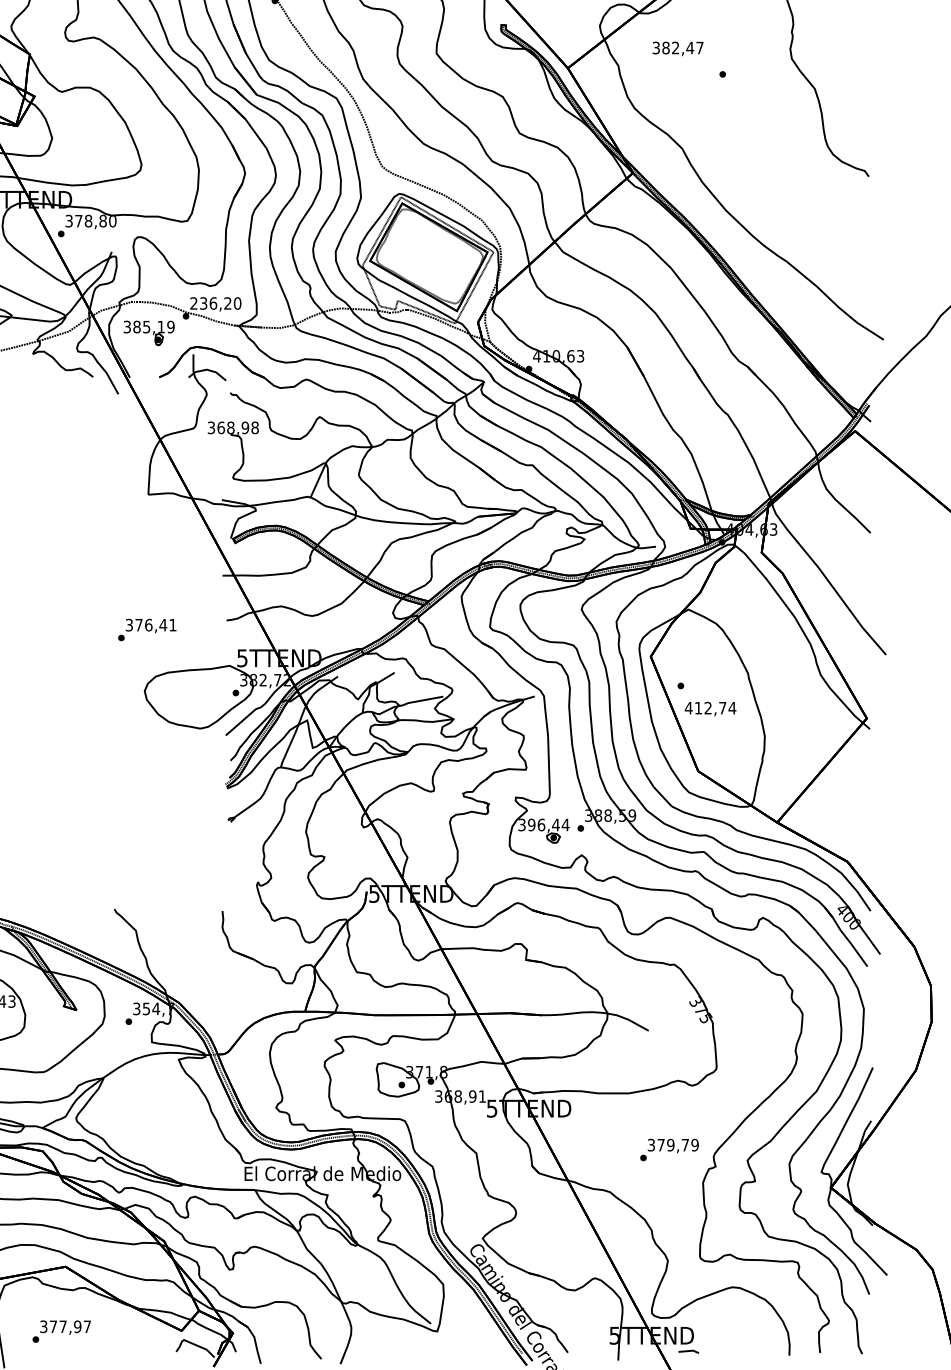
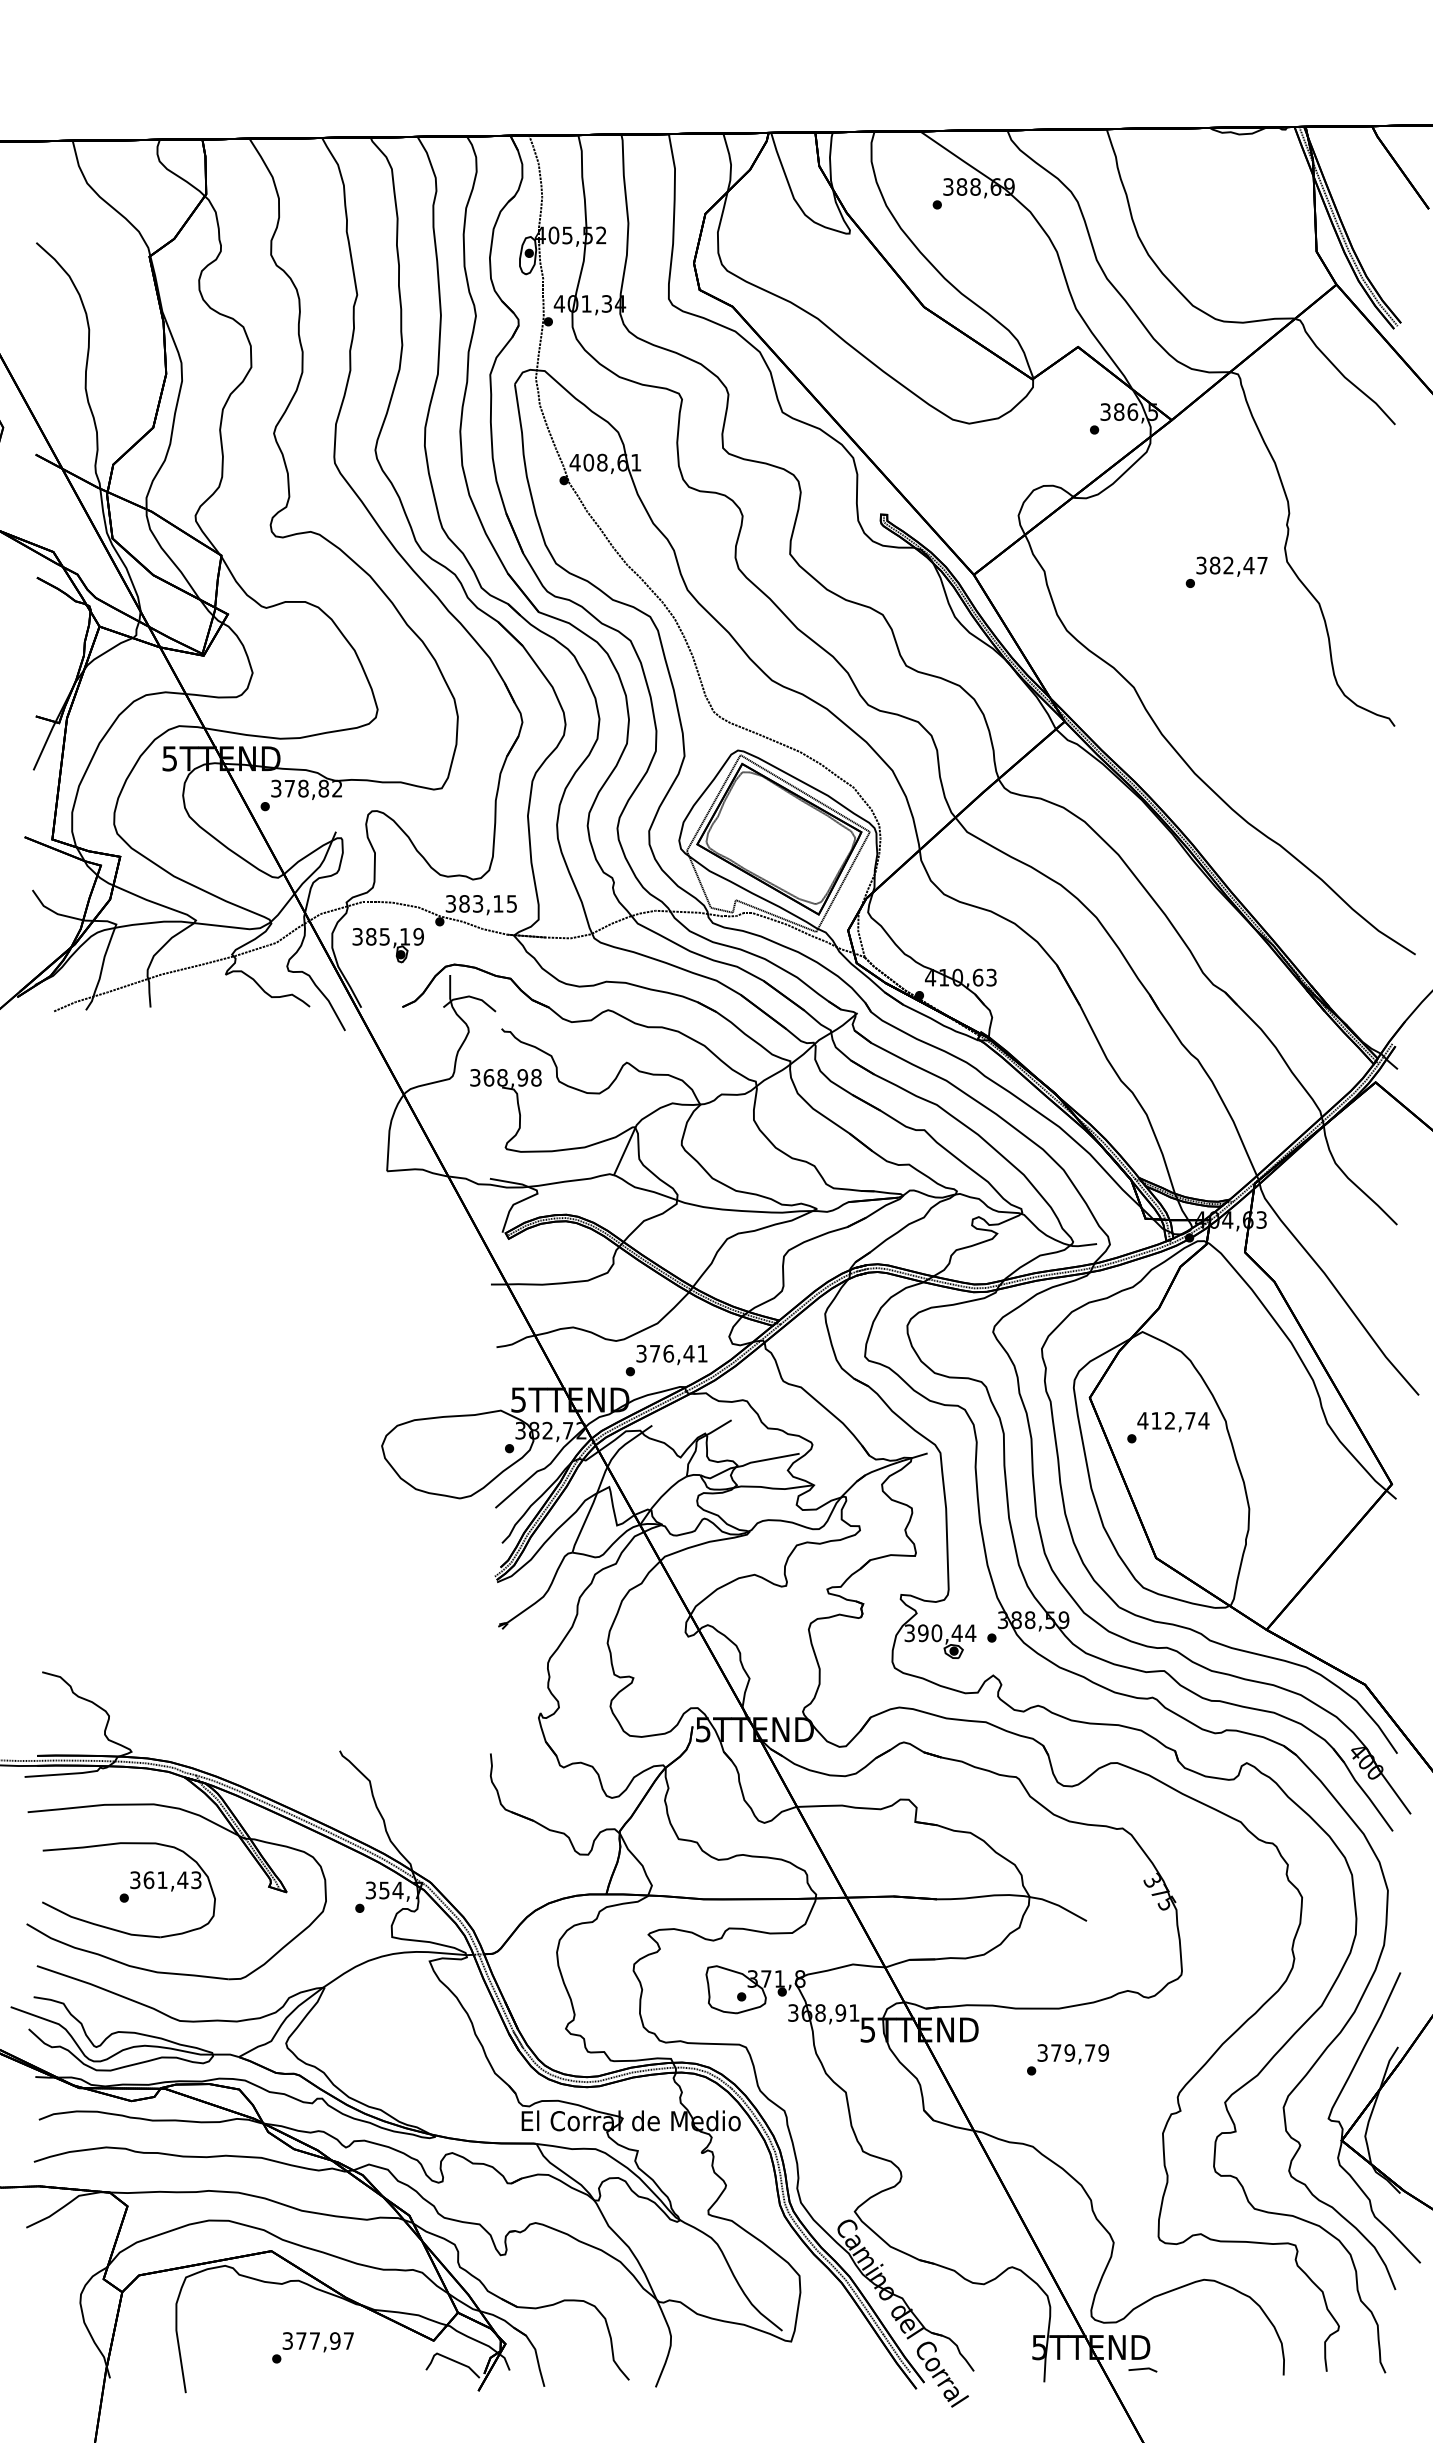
text: (677, 48) -> (1231, 566), moved
text: (112, 221) -> (337, 788), 378,80 -> 378,82
text: (215, 303) -> (481, 903), 236,20 -> 383,15
text: (147, 629) -> (666, 1360), moved
text: (710, 709) -> (1173, 1422), moved
text: (541, 824) -> (936, 1632), 396,44 -> 390,44
text: (669, 1149) -> (1067, 2059), moved
text: (61, 1331) -> (312, 2347), moved

